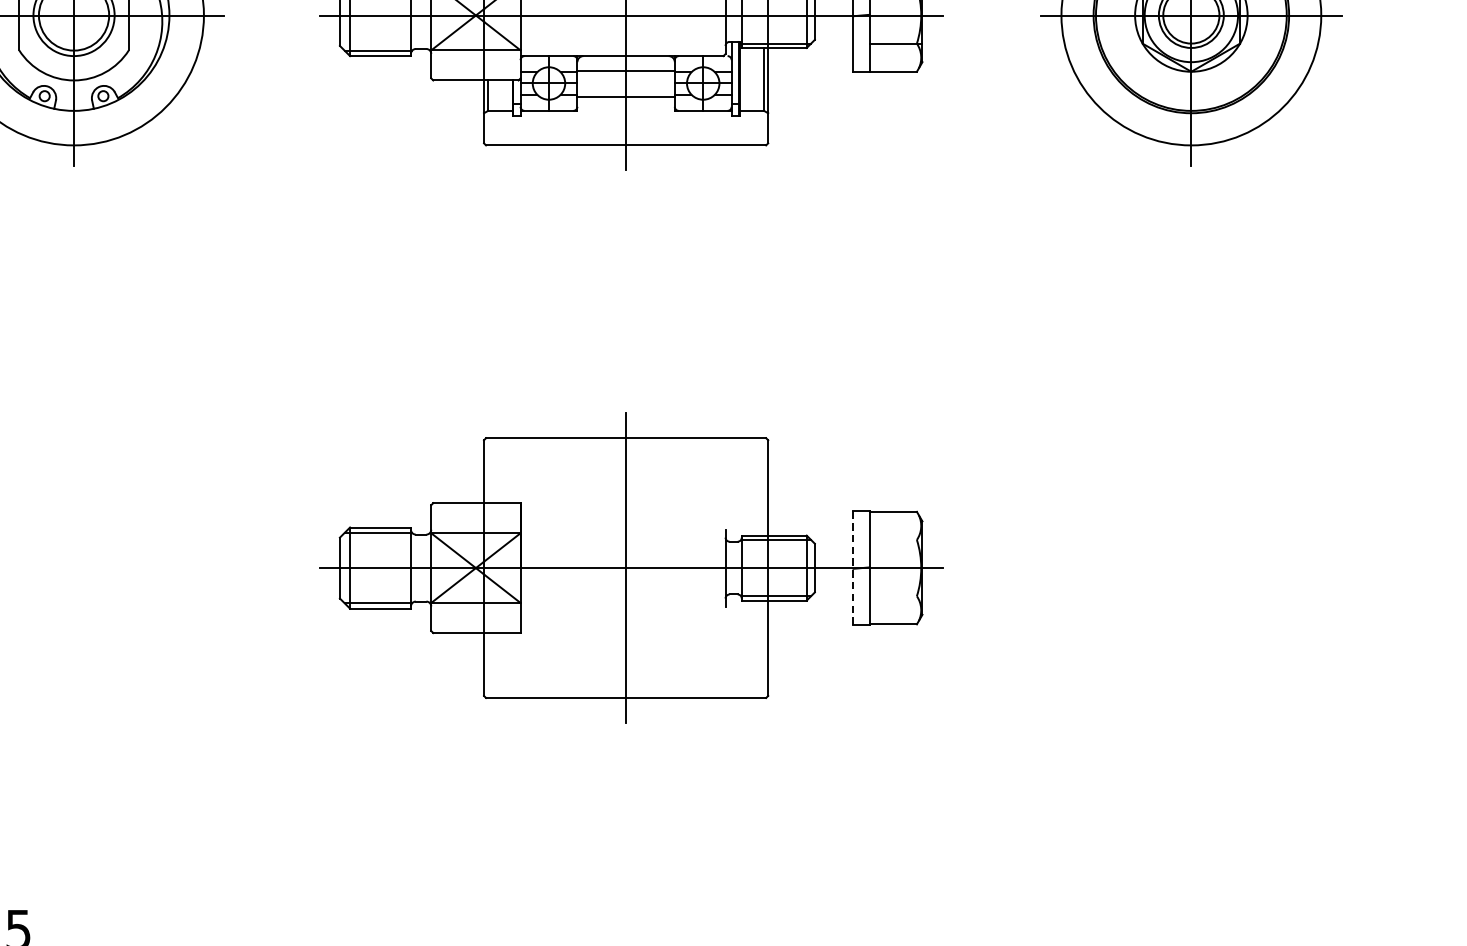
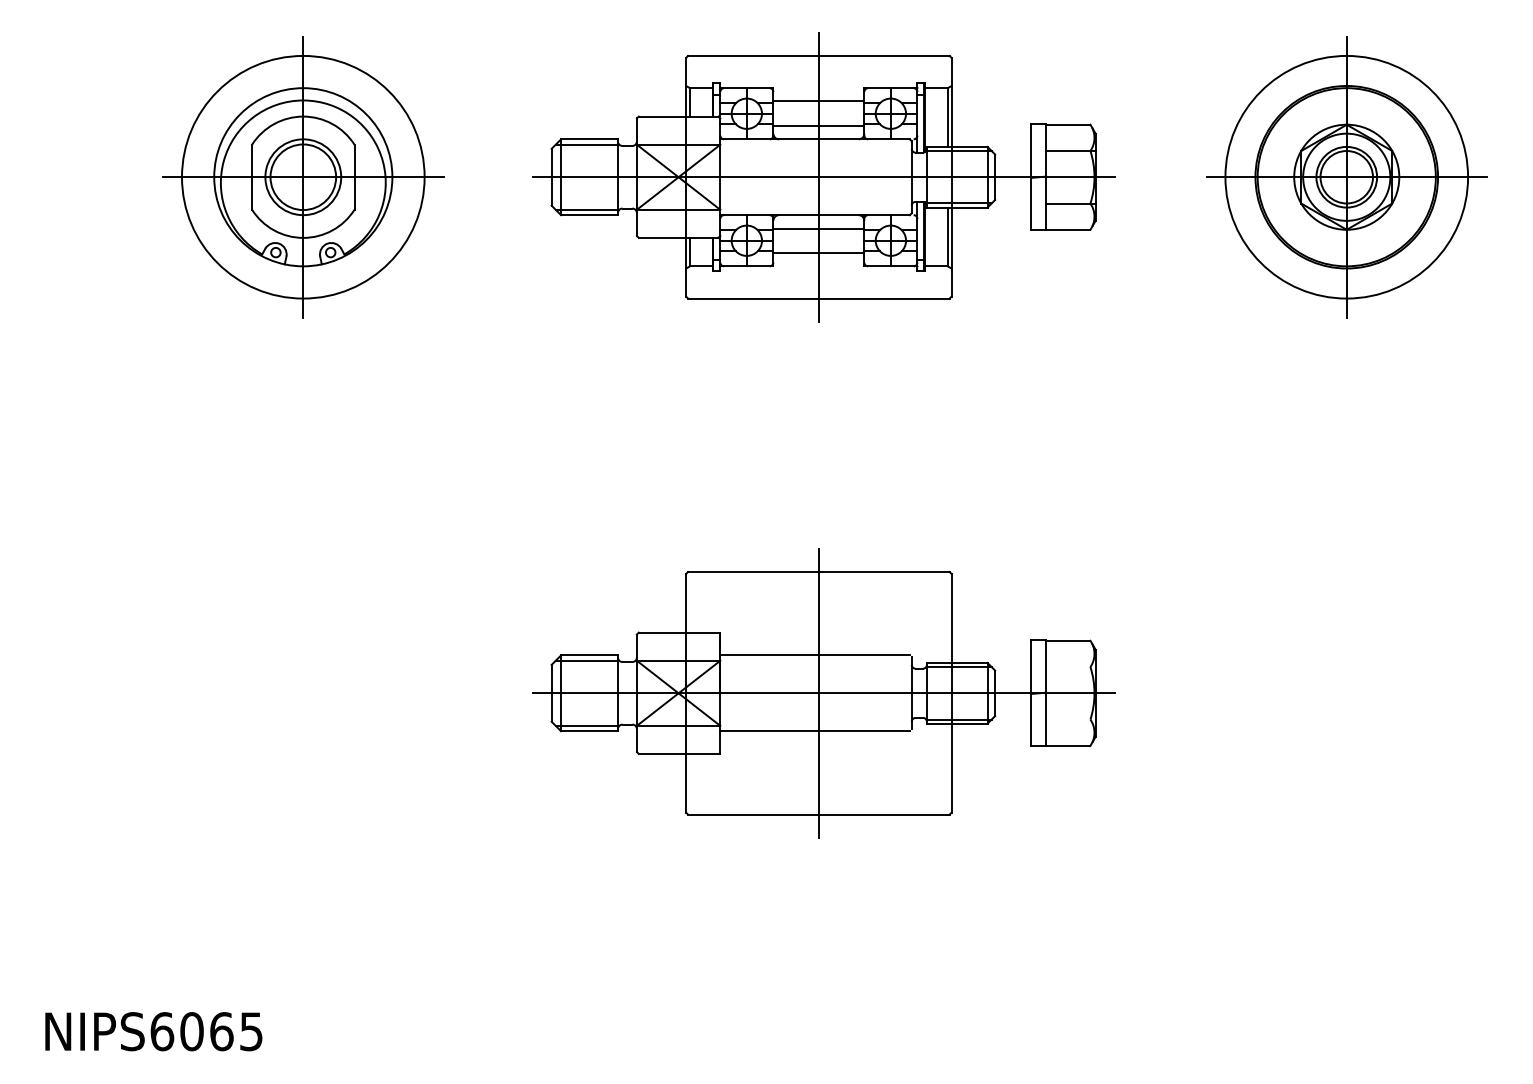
line: (621, 527) -> (814, 655), added
line: (853, 568) -> (1031, 693), dashed -> solid
line: (621, 608) -> (814, 731), added

